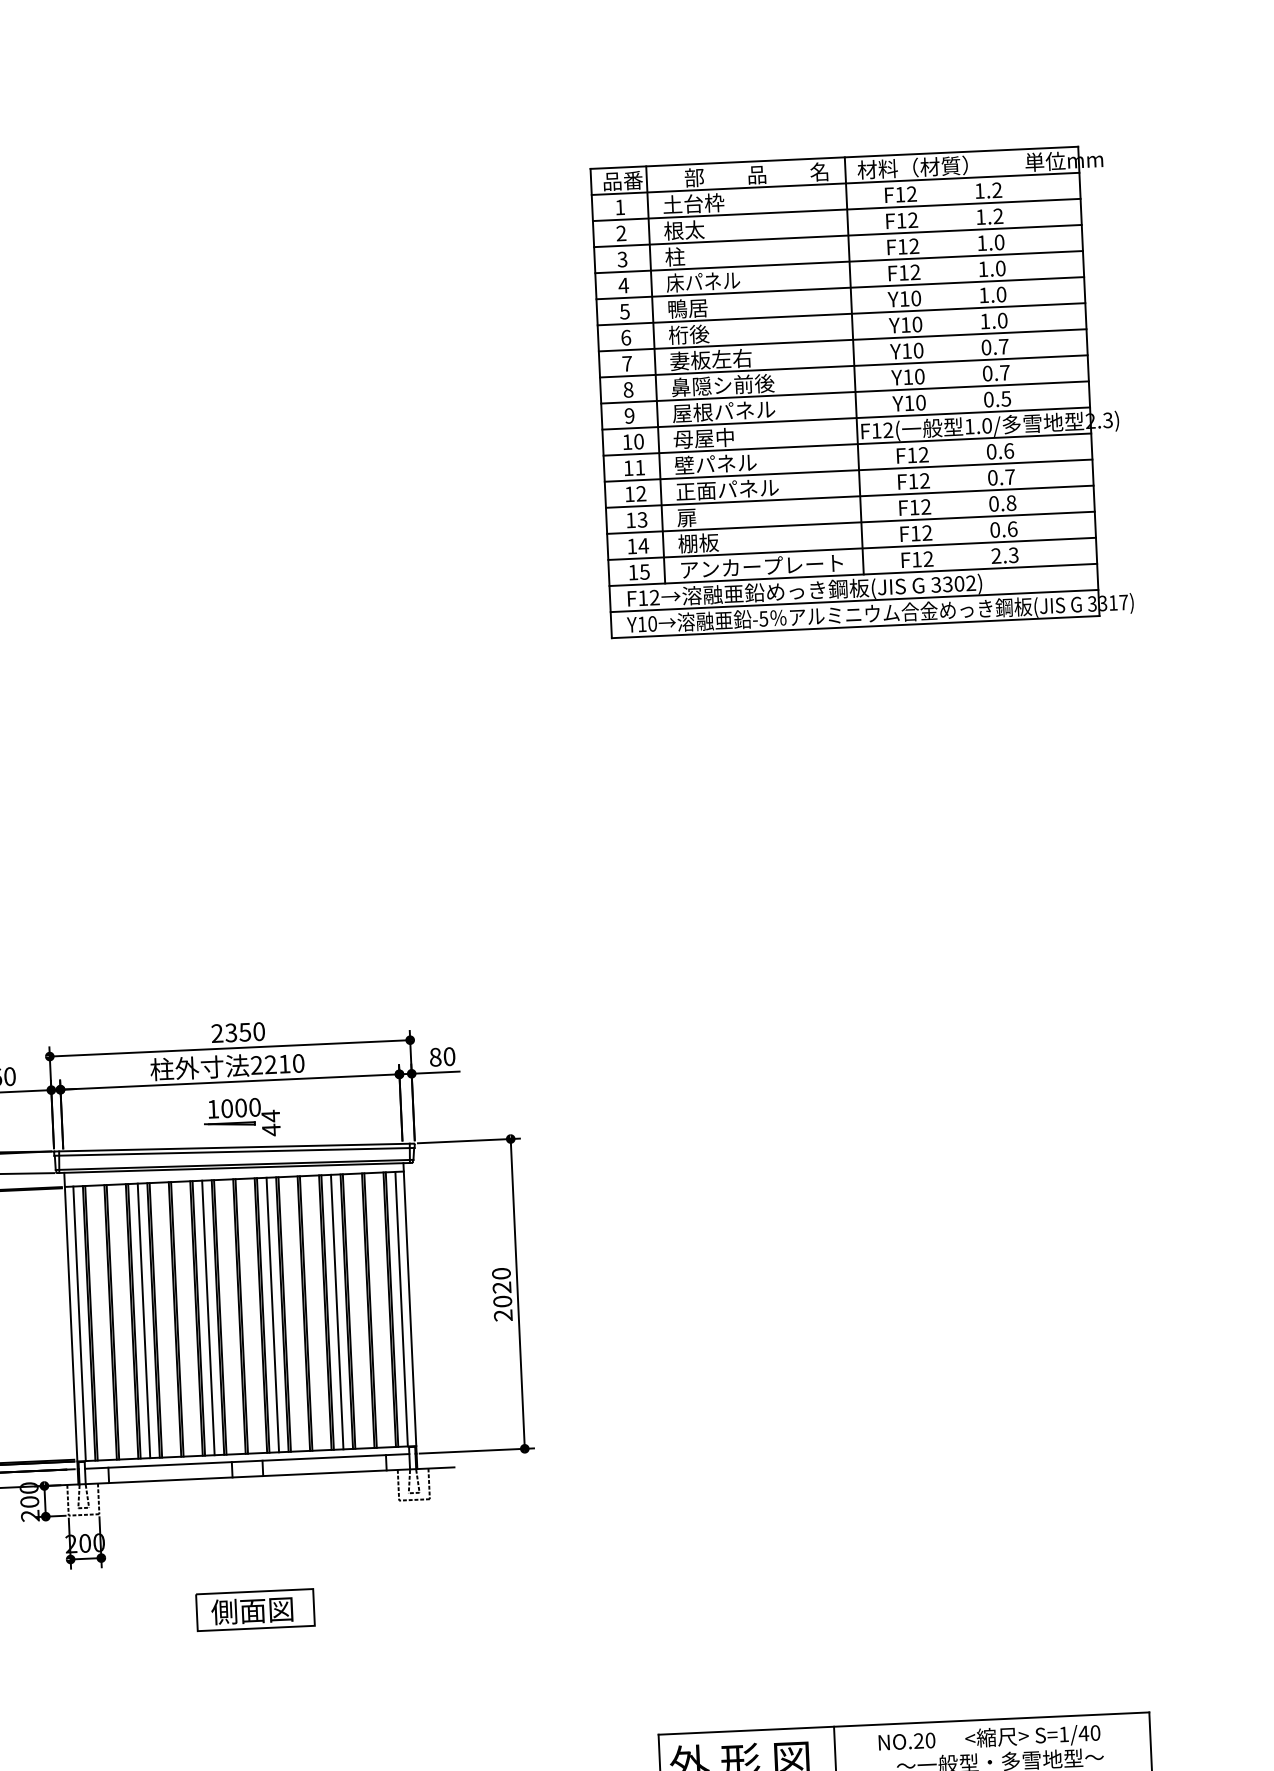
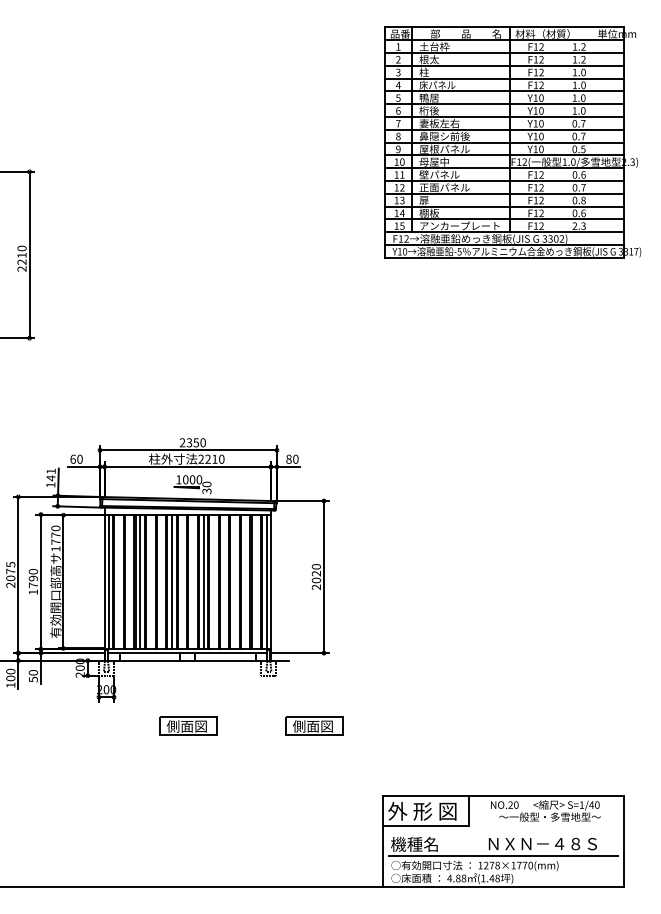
text: (270, 1122) -> (206, 487), 44 -> 30
line: (337, 1311) -> (235, 581), removed
part: (512, 1597) -> (314, 725), added

